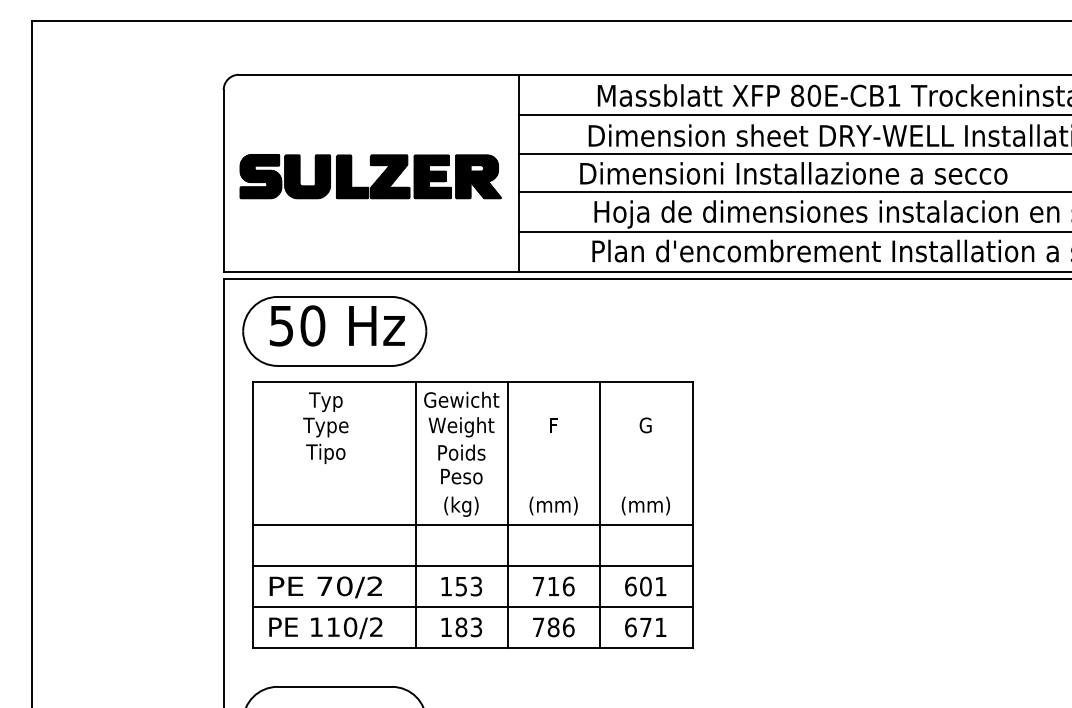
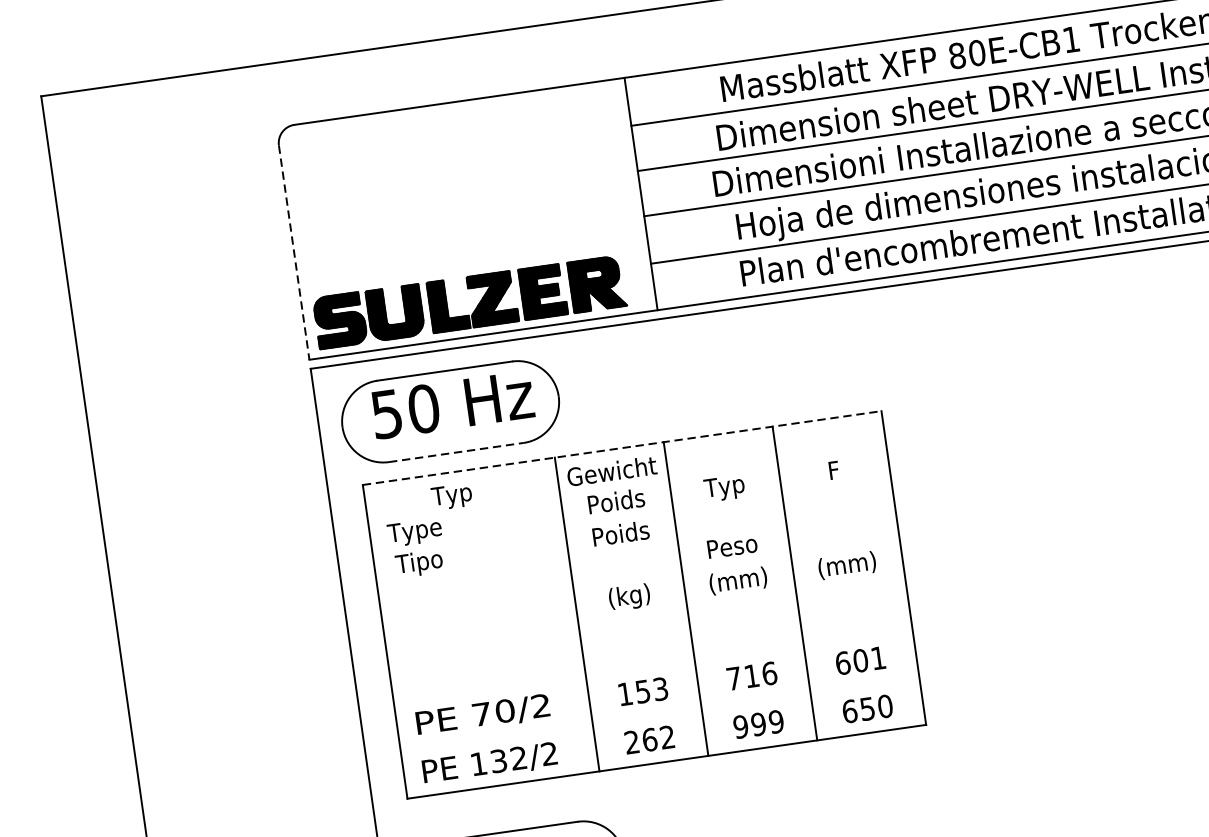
line: (223, 180) -> (293, 252), solid -> dashed
part: (375, 180) -> (476, 305), moved
line: (335, 365) -> (457, 451), solid -> dashed
line: (472, 381) -> (621, 447), solid -> dashed
text: (645, 425) -> (833, 470), G -> F
text: (461, 427) -> (616, 503), Weight -> Poids
text: (552, 427) -> (723, 488), F -> Typ
text: (325, 440) -> (416, 547), moved
text: (461, 476) -> (732, 546), moved
line: (472, 525) -> (645, 617), removed
line: (472, 565) -> (652, 664), removed
line: (472, 606) -> (659, 713), removed
text: (342, 627) -> (509, 759), 110/2 -> 132/2
text: (461, 627) -> (649, 740), 183 -> 262
text: (553, 627) -> (758, 724), 786 -> 999
text: (653, 627) -> (876, 707), 671 -> 650

